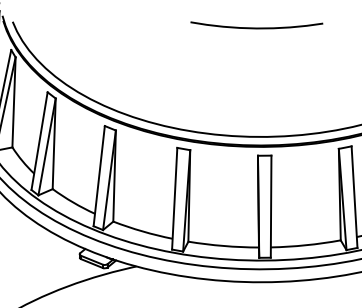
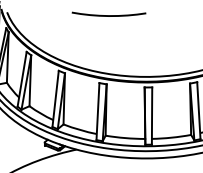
curve: (255, 27) -> (108, 15), moved

